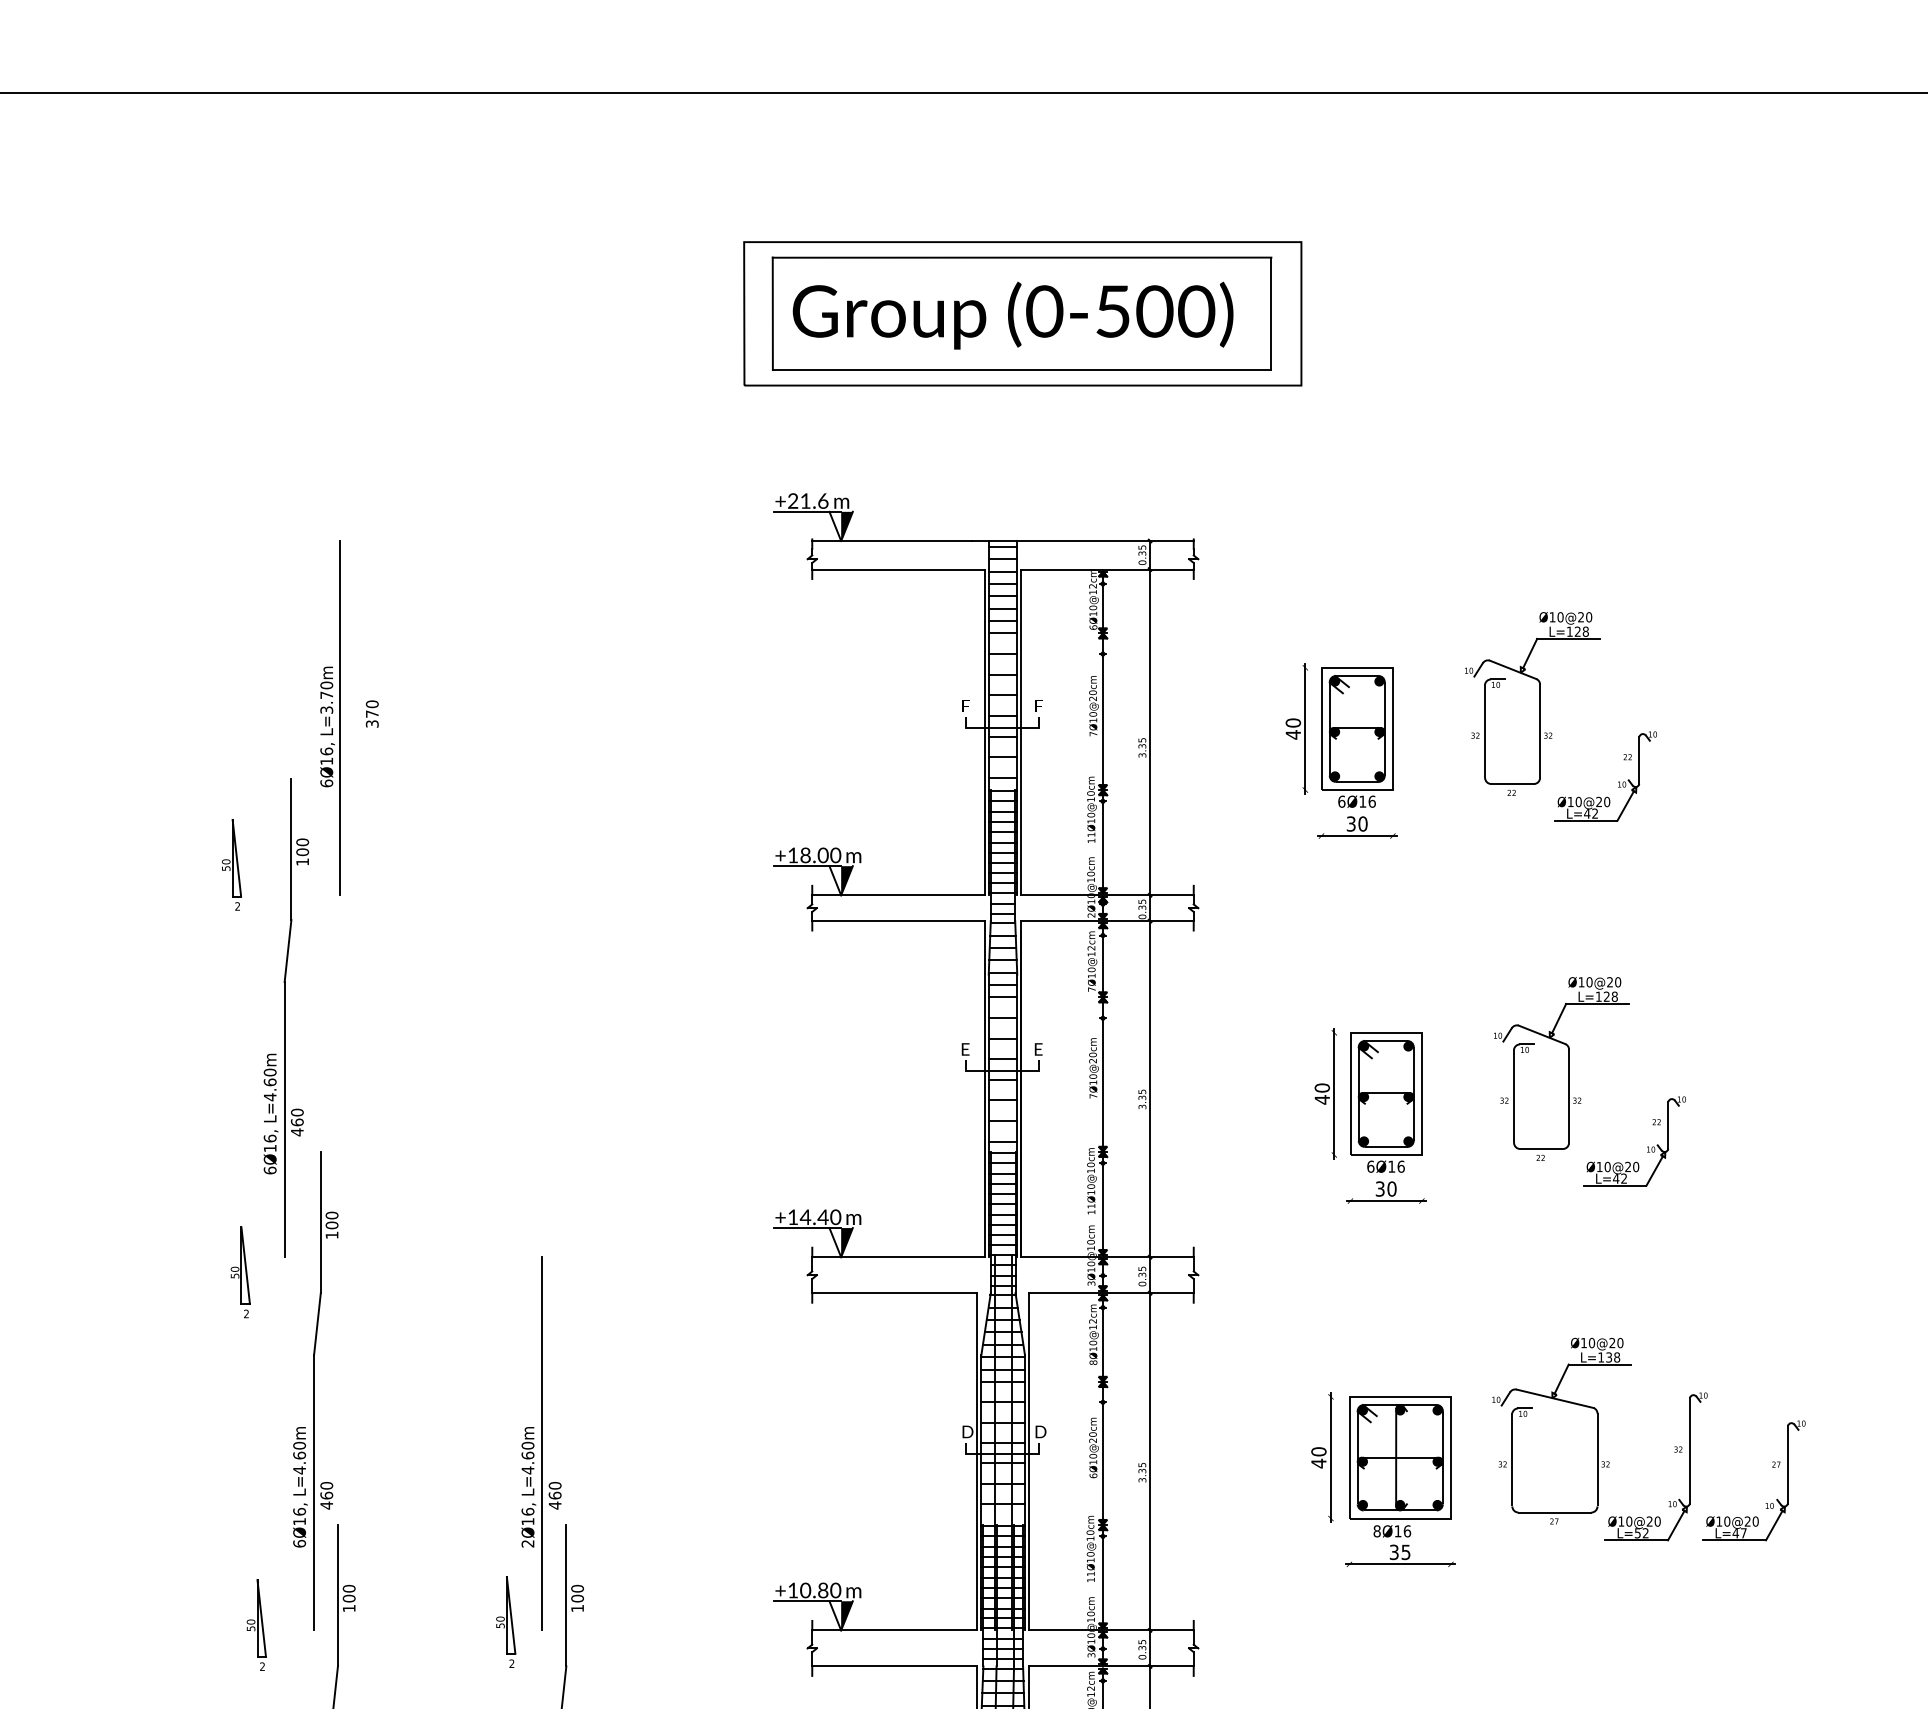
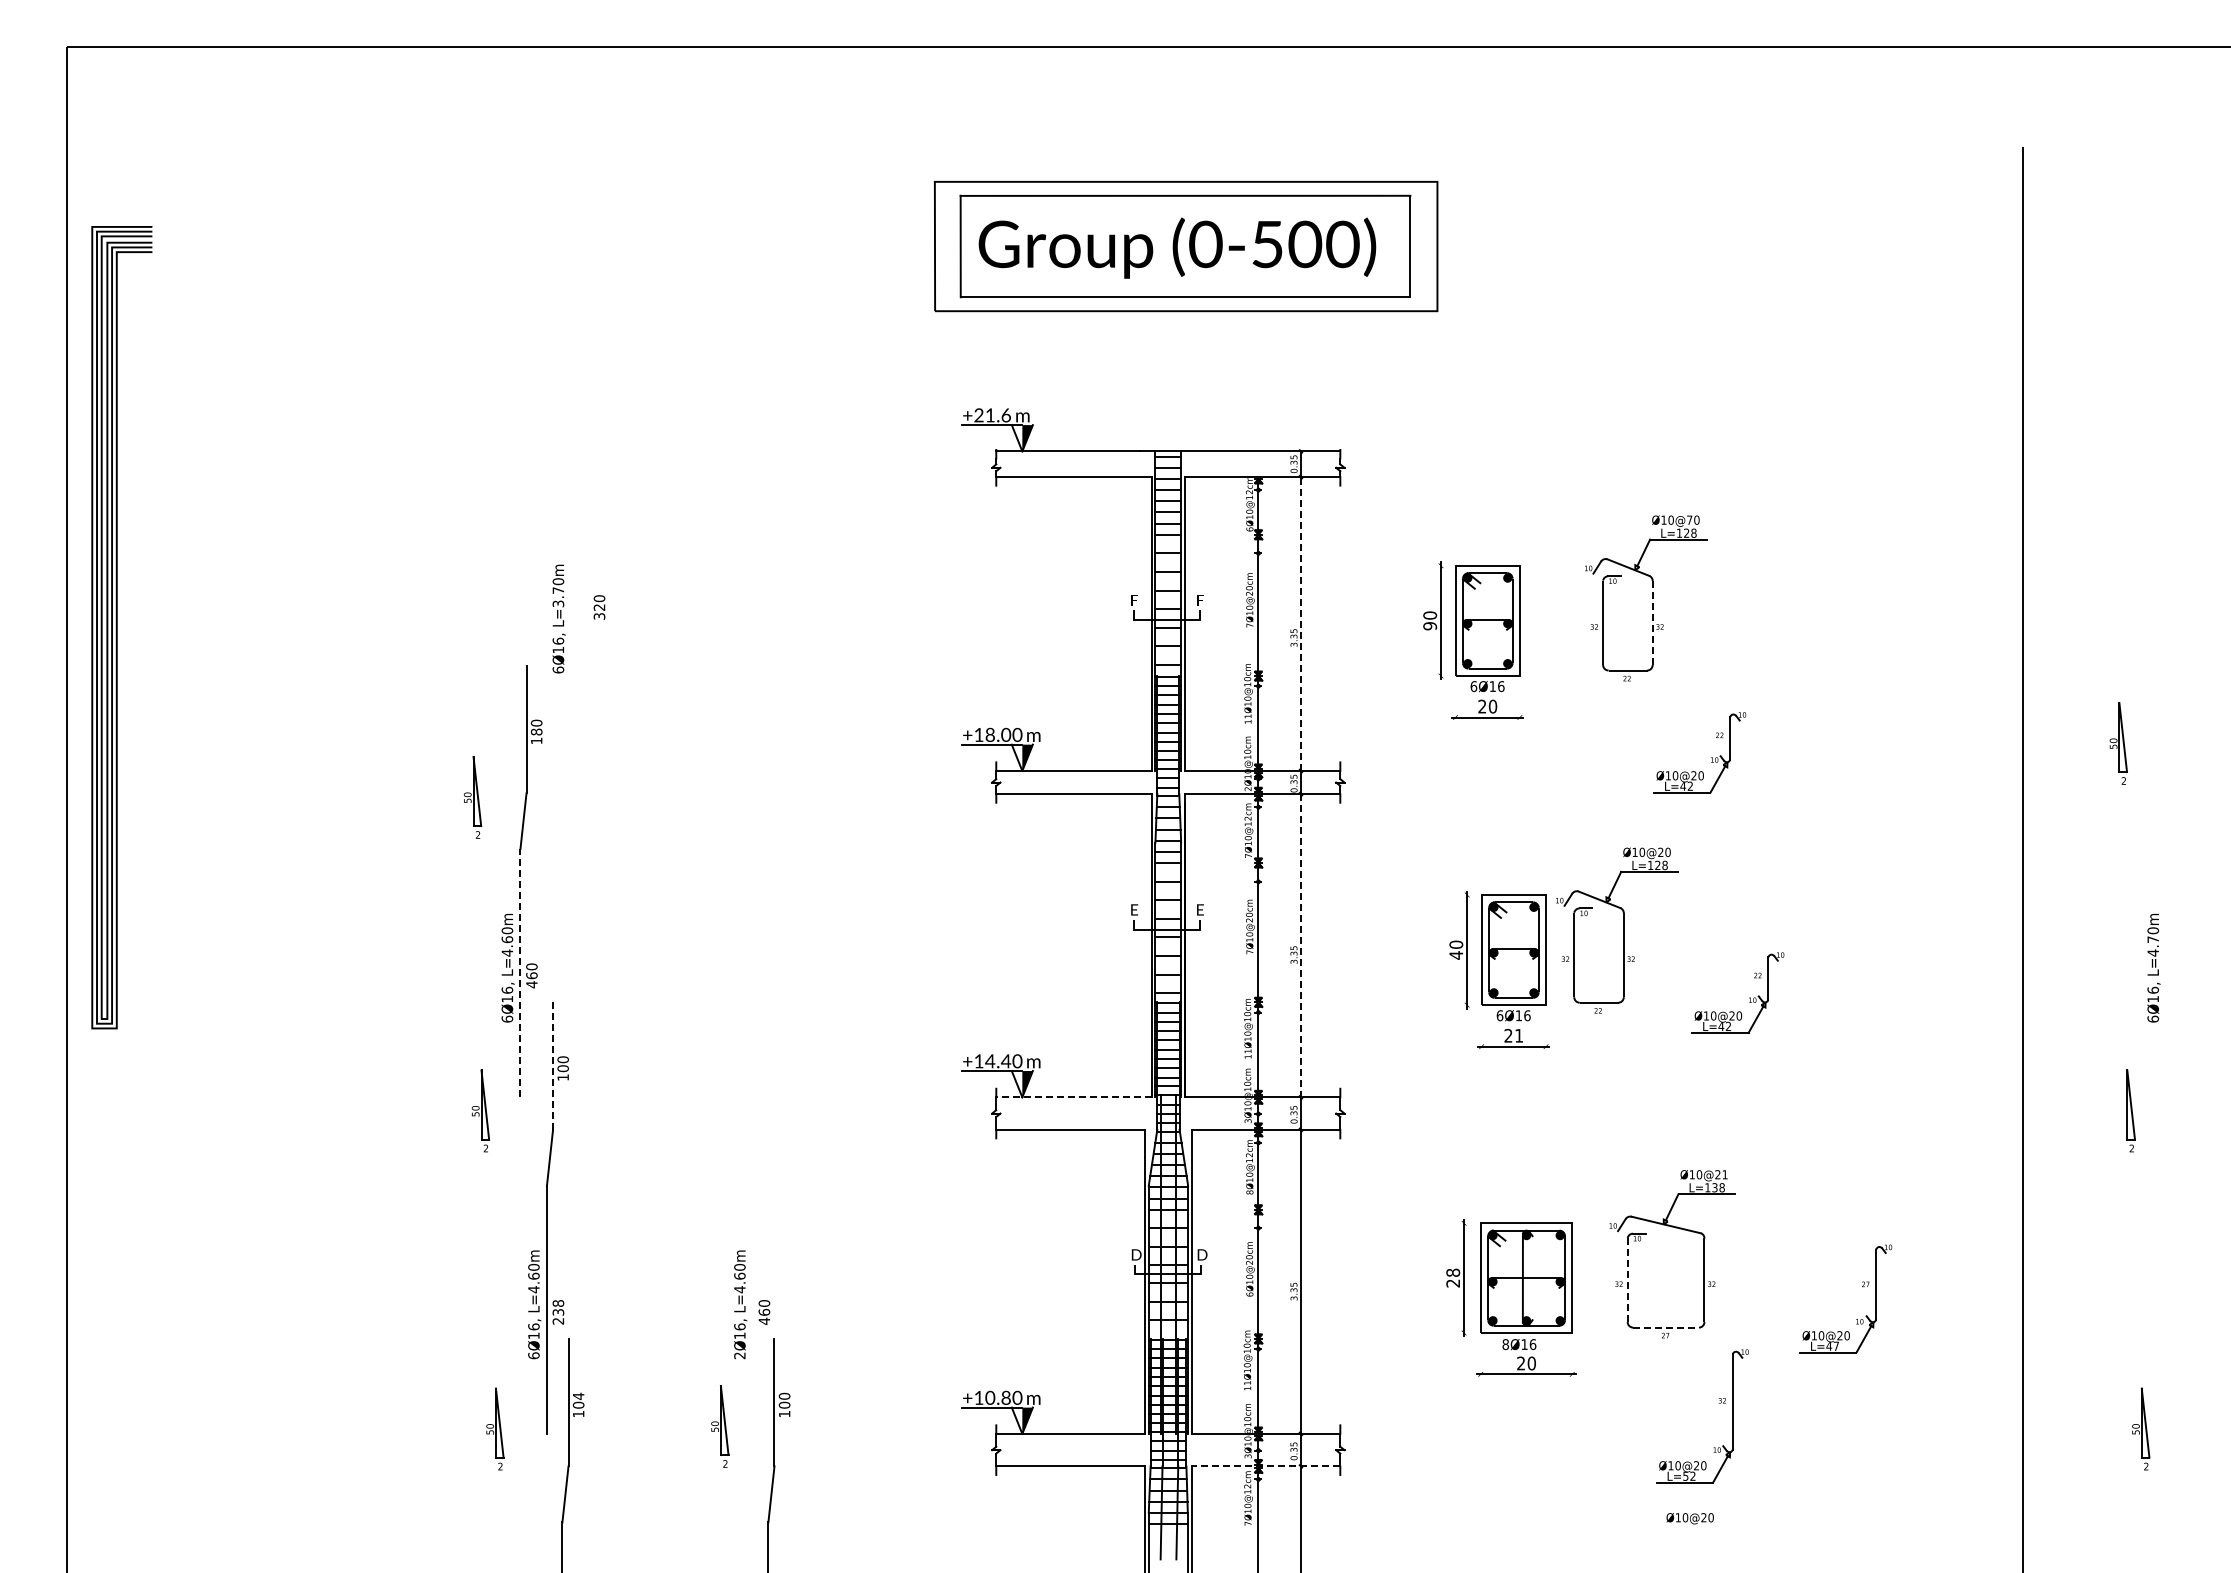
text: (1580, 616) -> (1689, 519), Ø10@20 -> Ø10@70
text: (372, 714) -> (599, 607), 370 -> 320
line: (340, 717) -> (570, 610), removed
line: (1539, 730) -> (1652, 622), solid -> dashed
line: (1149, 732) -> (1300, 624), solid -> dashed
text: (1293, 734) -> (1430, 625), 40 -> 90
part: (1618, 781) -> (1711, 757), moved
text: (1351, 823) -> (1482, 706), 30 -> 20
text: (302, 851) -> (536, 731), 100 -> 180
part: (231, 864) -> (472, 797), moved
part: (1562, 1068) -> (1617, 930), moved
line: (1149, 1088) -> (1300, 945), solid -> dashed
line: (284, 1118) -> (520, 972), solid -> dashed
text: (1385, 1188) -> (1513, 1035), 30 -> 21
line: (321, 1223) -> (553, 1066), solid -> dashed
line: (898, 1257) -> (1074, 1097), solid -> dashed
text: (1619, 1342) -> (1724, 1174), Ø10@20 -> Ø10@21
line: (541, 1443) -> (752, 1265), removed
part: (1674, 1452) -> (1718, 1403), moved
text: (1318, 1456) -> (1452, 1277), 40 -> 28
line: (1512, 1460) -> (1627, 1280), solid -> dashed
text: (326, 1495) -> (558, 1312), 460 -> 238
line: (1555, 1512) -> (1666, 1327), solid -> dashed
text: (1400, 1552) -> (1526, 1363), 35 -> 20
text: (349, 1588) -> (578, 1396), 100 -> 104
line: (1110, 1666) -> (1265, 1466), solid -> dashed

